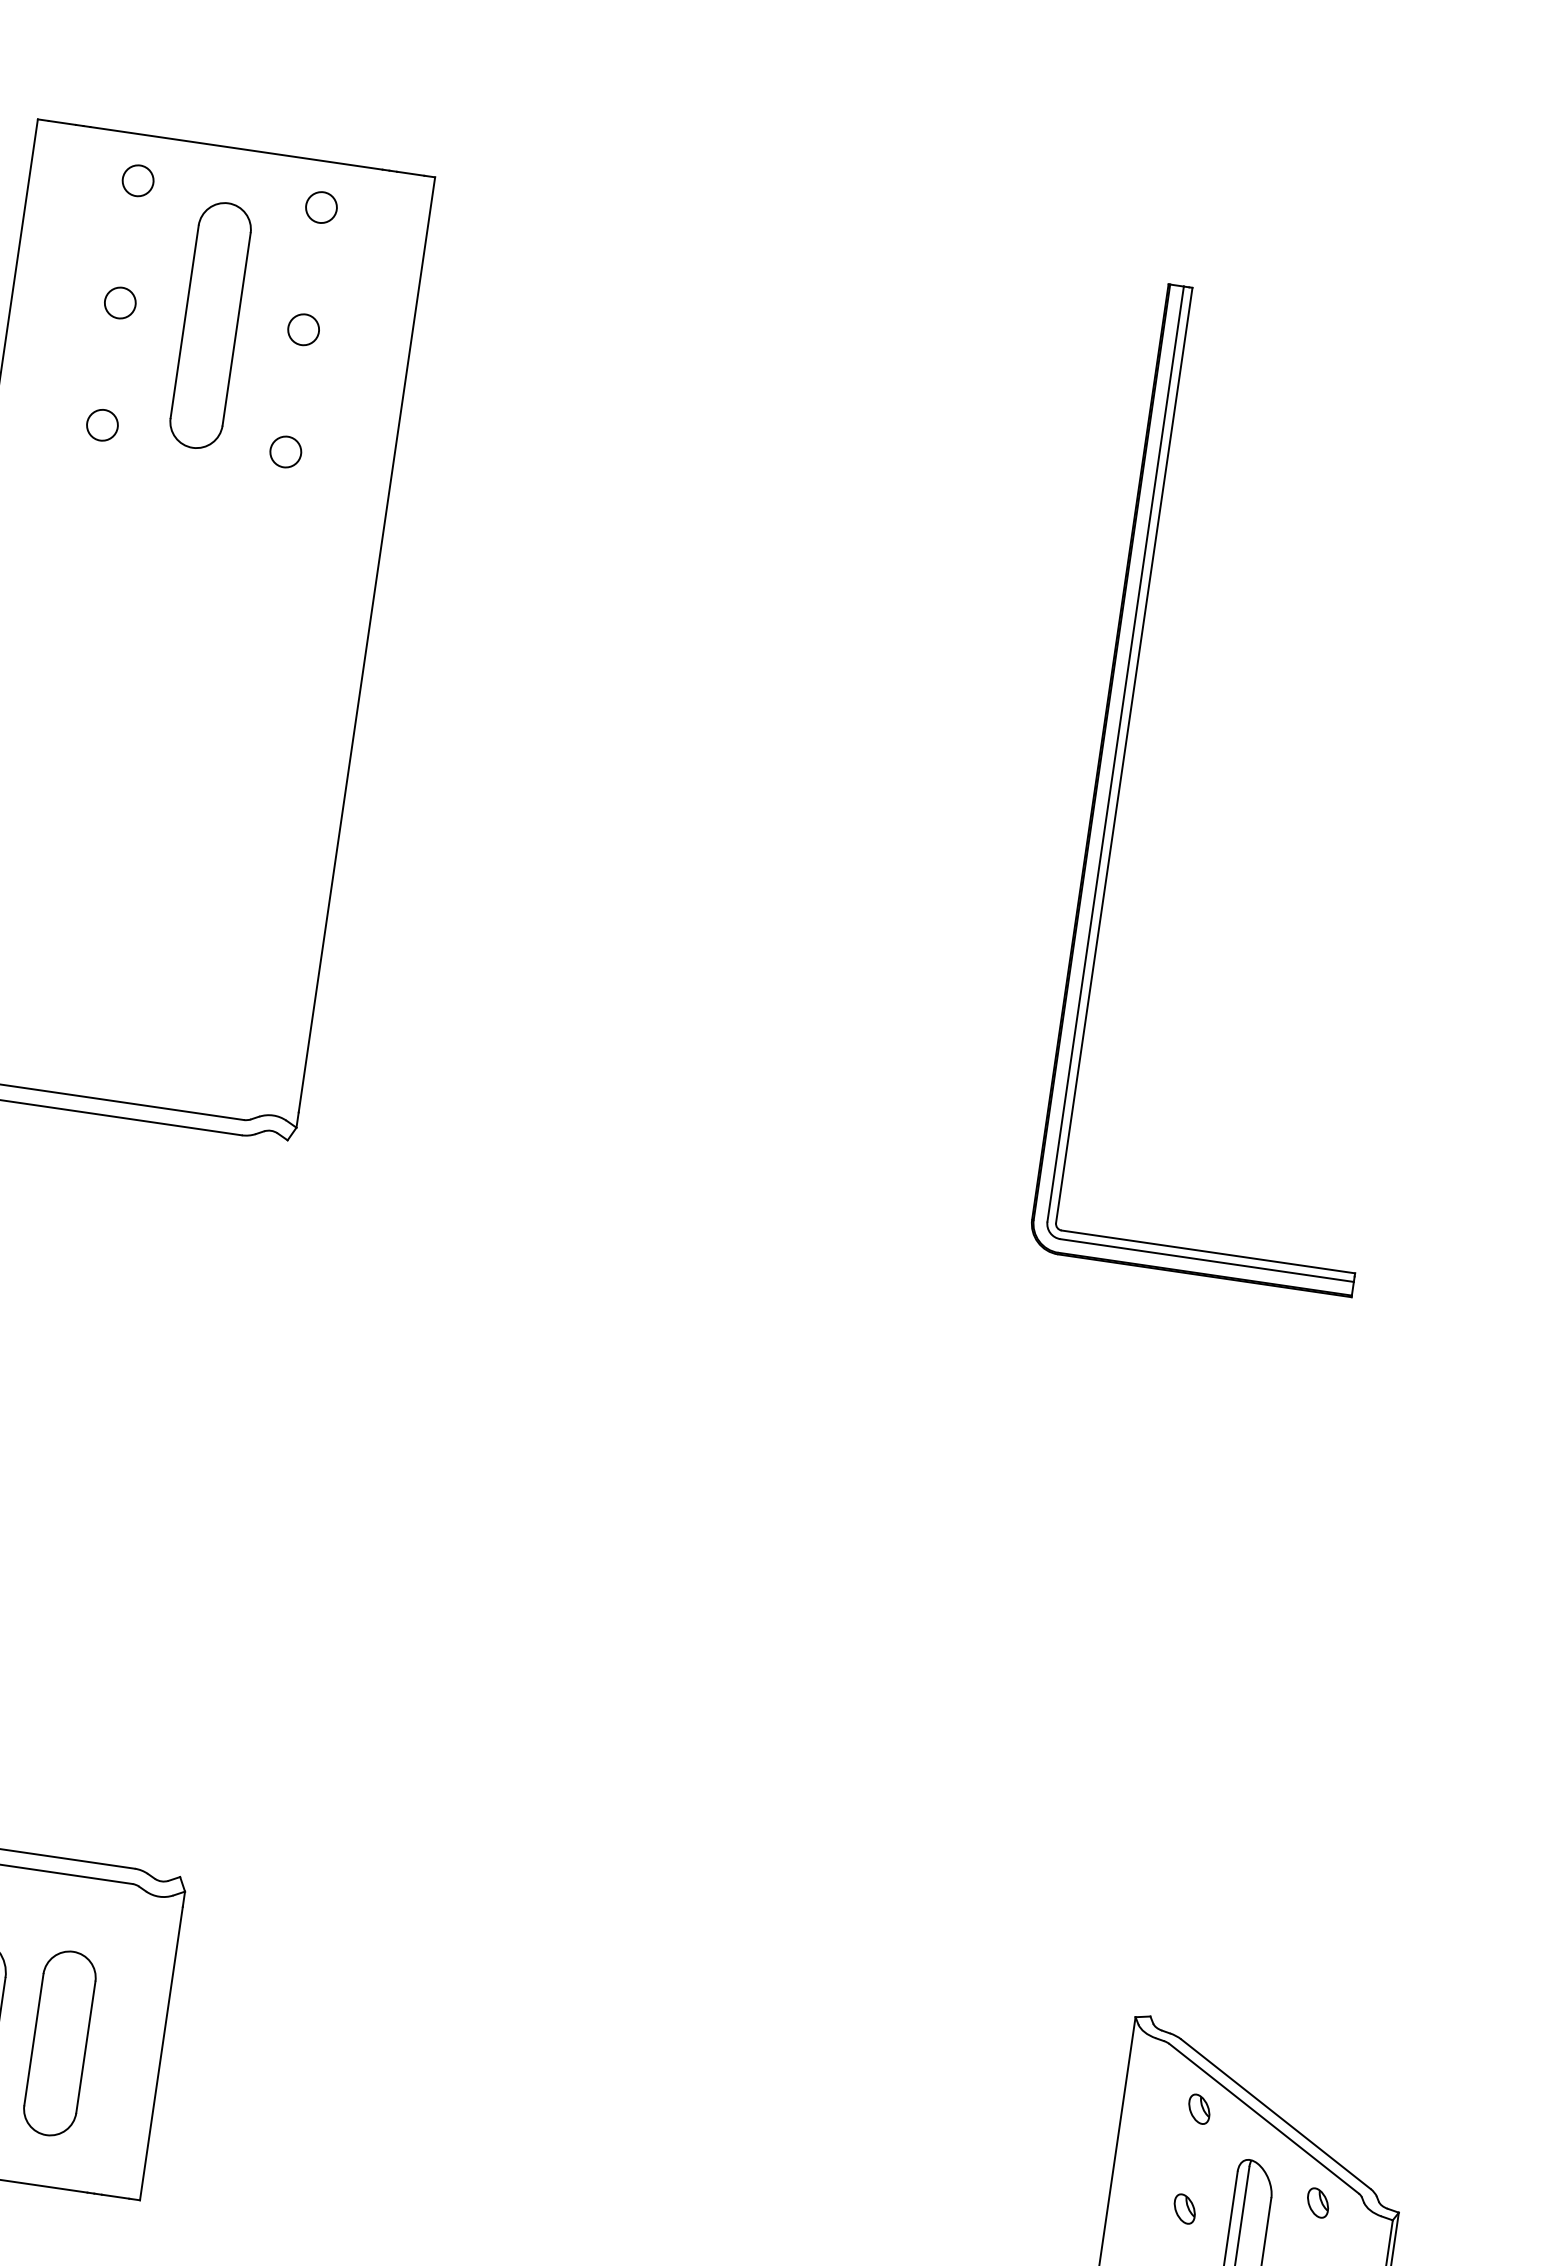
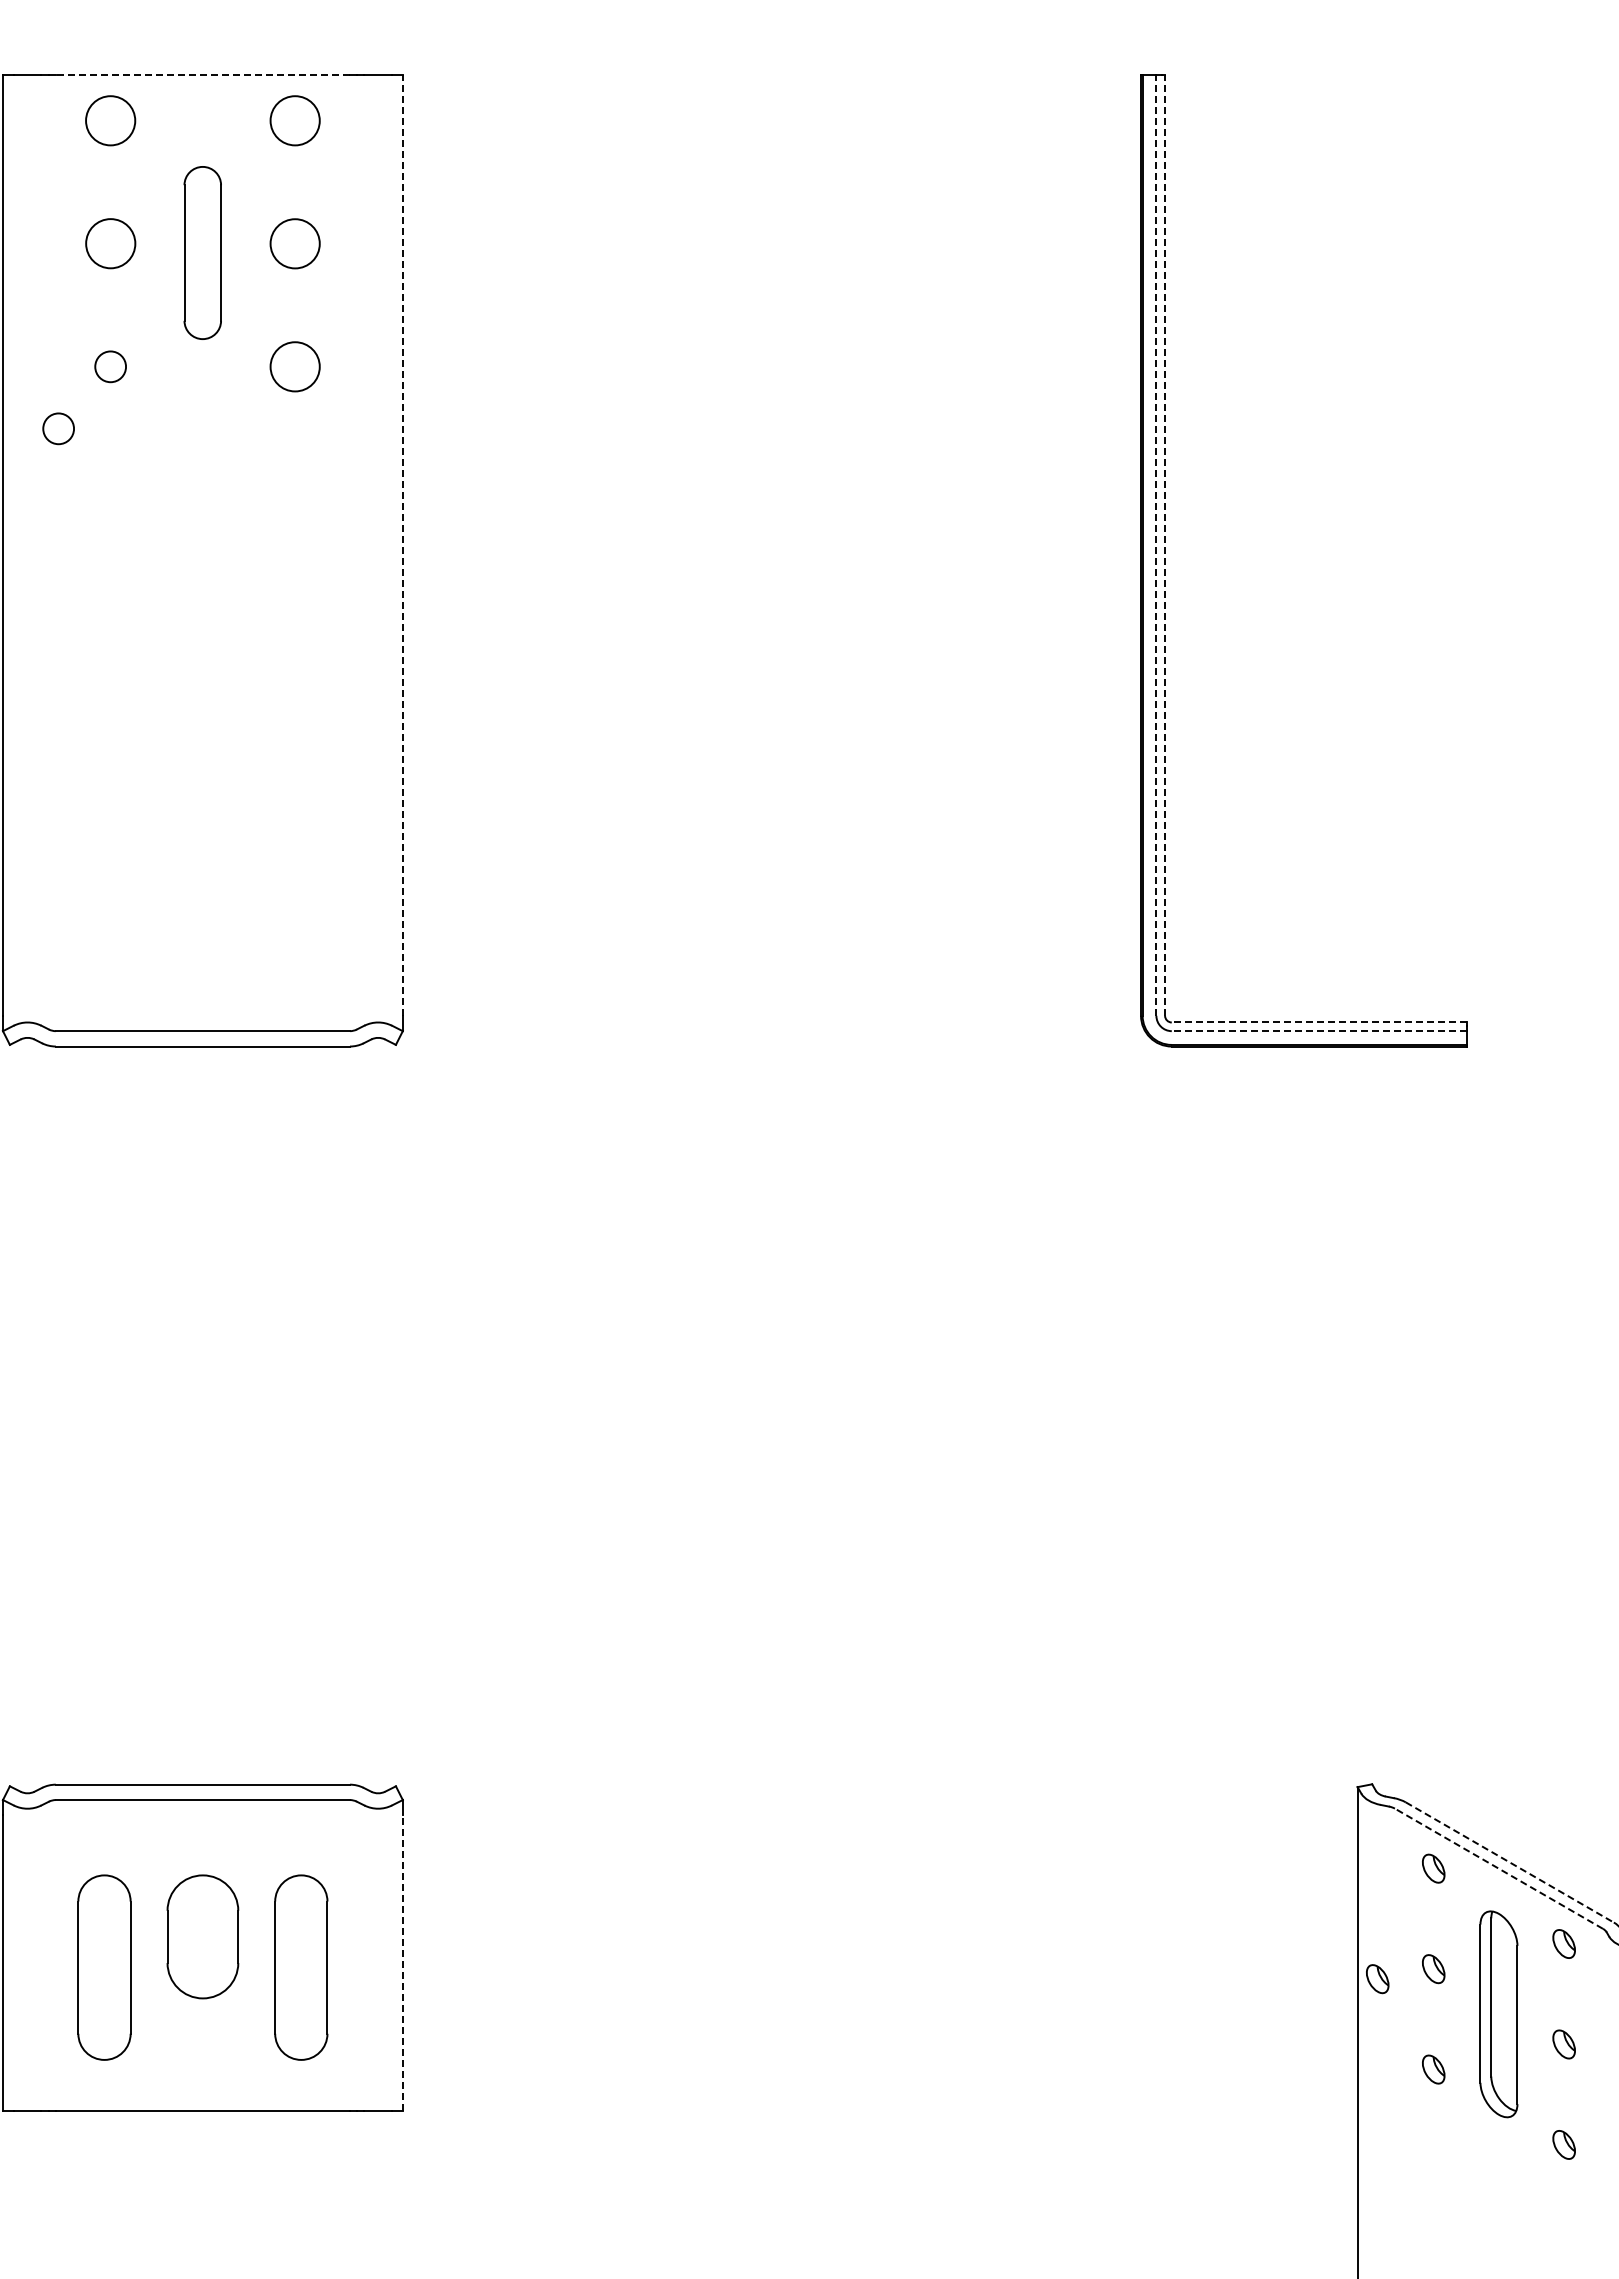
line: (236, 148) -> (202, 74), solid -> dashed
circle: (138, 180) -> (110, 120), size x1.6
circle: (320, 207) -> (294, 120), size x1.6
circle: (120, 302) -> (110, 243), size x1.6
part: (210, 324) -> (202, 252), size x0.7
circle: (303, 329) -> (294, 243), size x1.6
circle: (285, 451) -> (294, 366), size x1.6
circle: (41, 478) -> (58, 428), added
line: (366, 645) -> (402, 545), solid -> dashed
line: (1115, 754) -> (1156, 545), solid -> dashed
line: (1124, 755) -> (1165, 545), solid -> dashed
line: (1208, 1251) -> (1319, 1022), solid -> dashed
line: (1207, 1260) -> (1319, 1031), solid -> dashed
line: (161, 2054) -> (402, 1963), solid -> dashed
line: (1276, 2114) -> (1510, 1862), solid -> dashed
line: (1263, 2118) -> (1498, 1868), solid -> dashed
part: (1127, 2211) -> (1377, 1979), added

